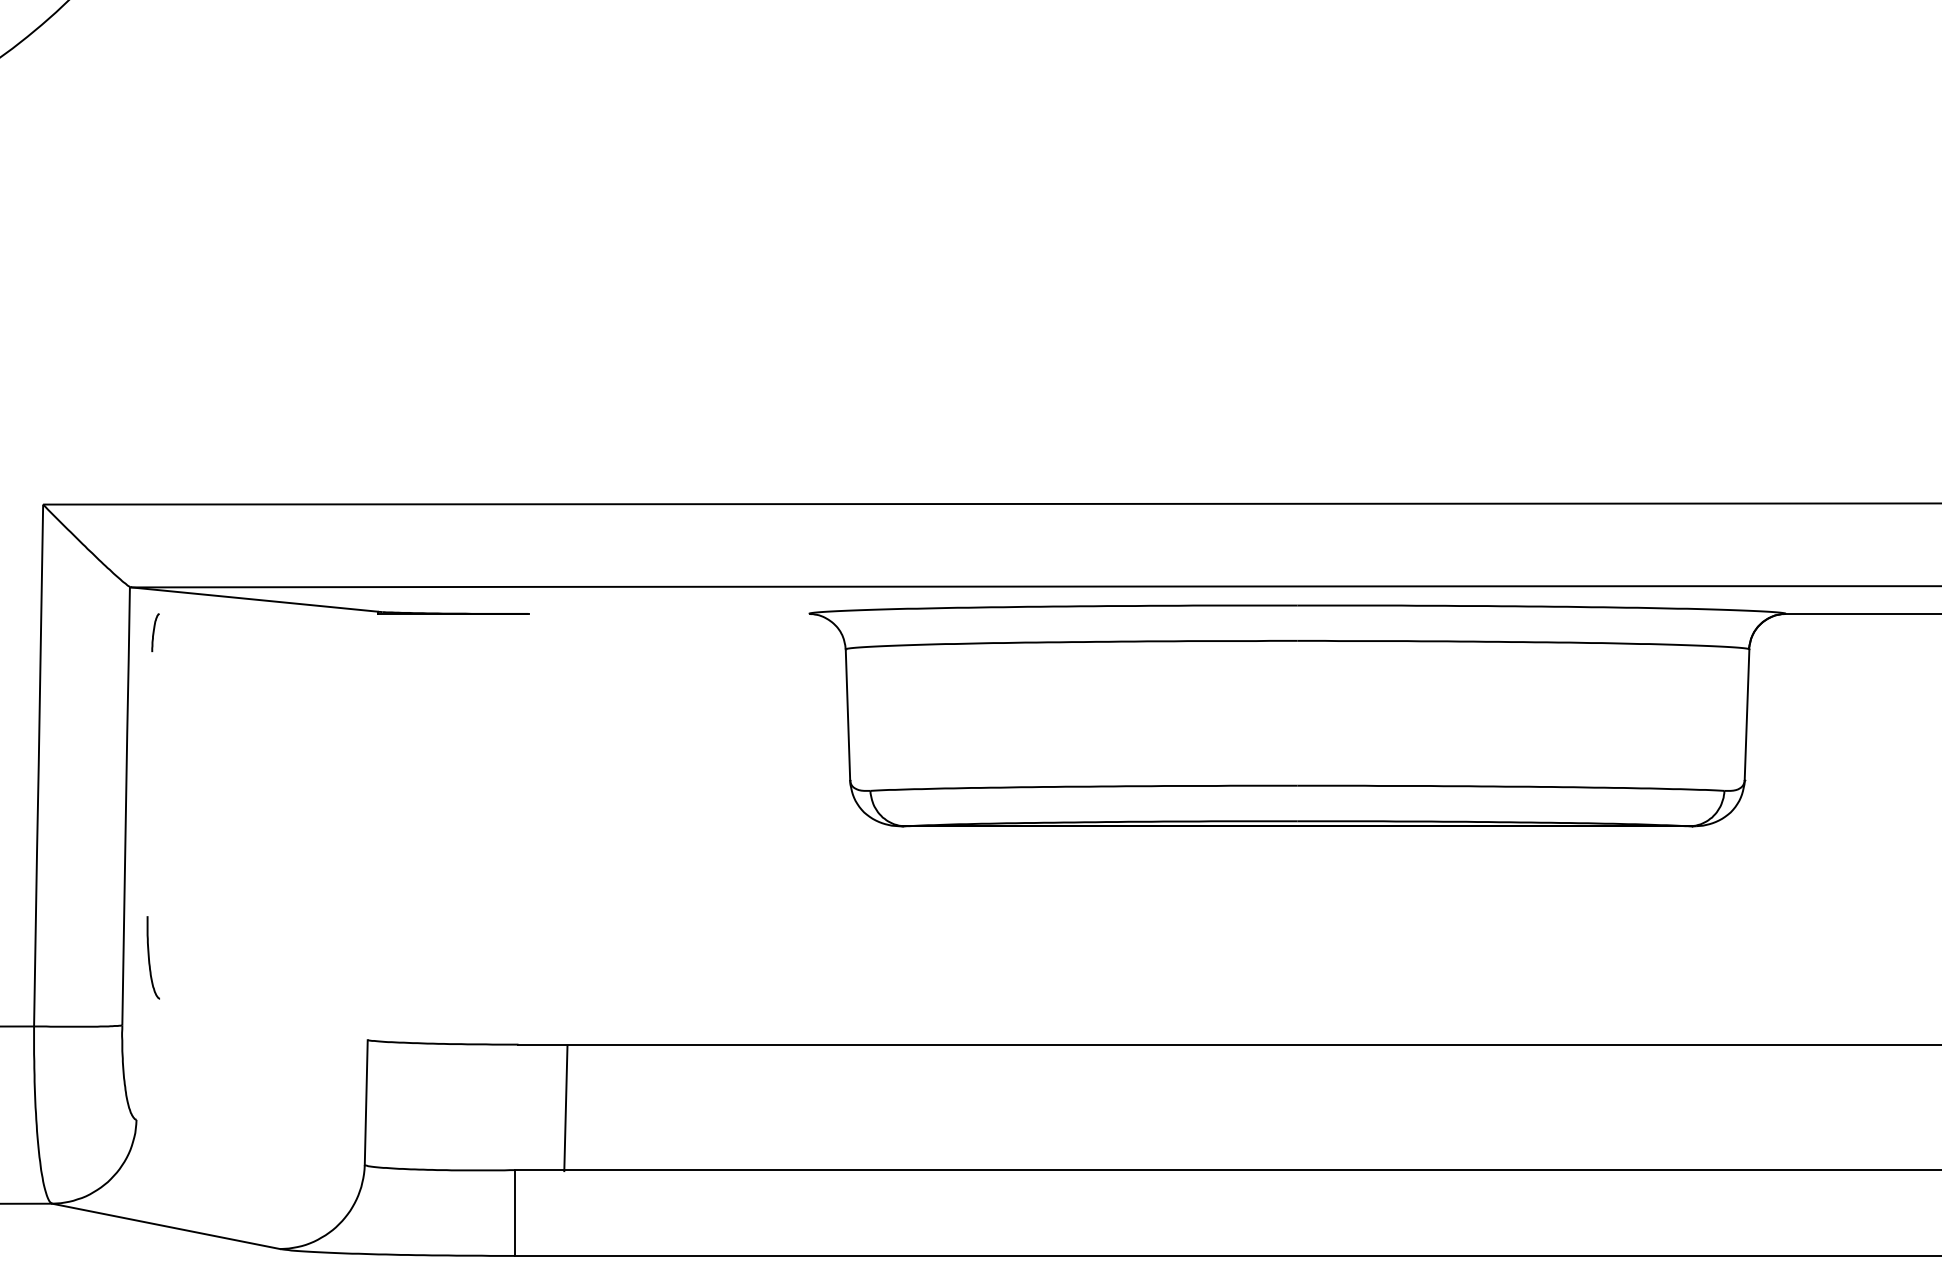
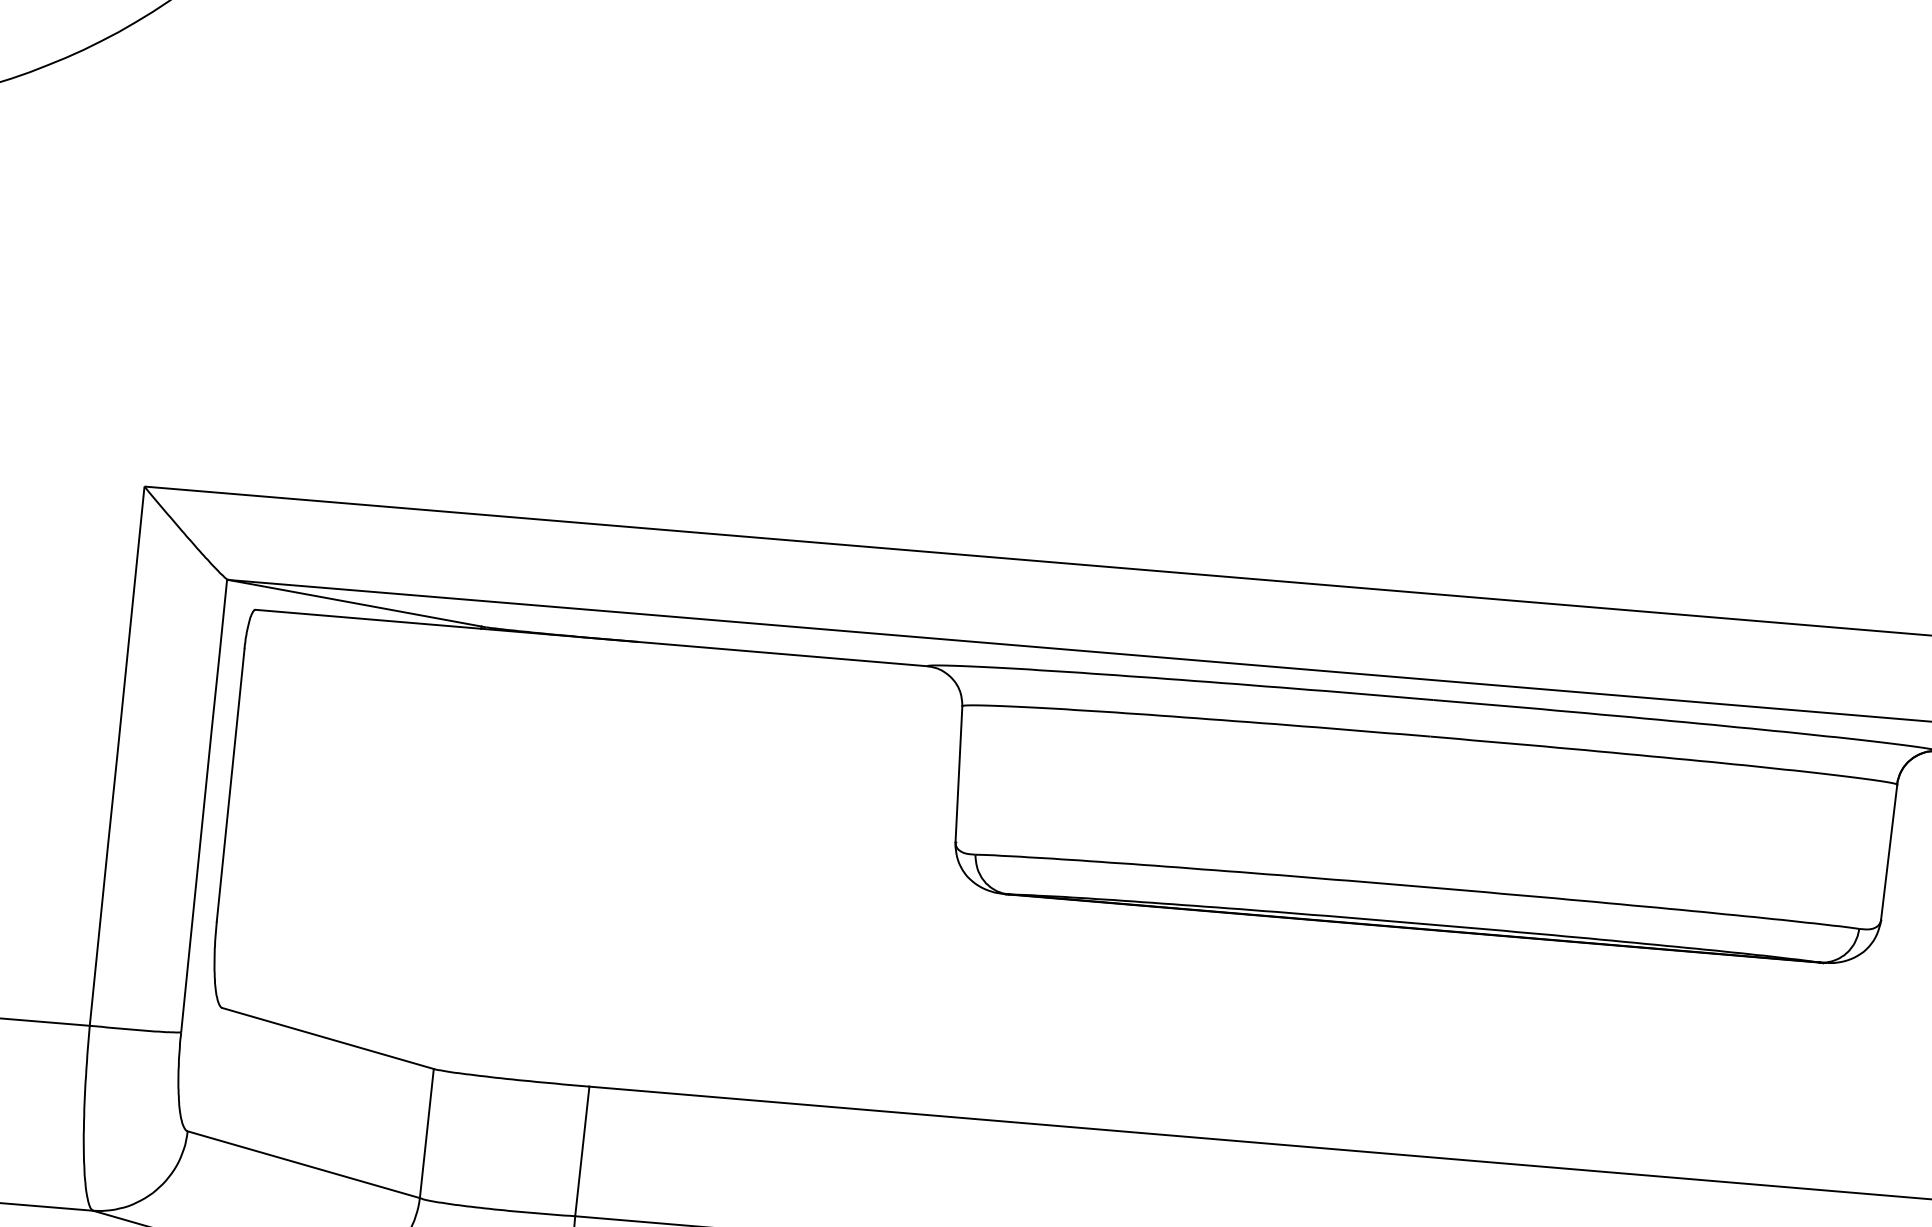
line: (268, 613) -> (368, 618), added
line: (668, 613) -> (782, 653), added
line: (149, 784) -> (230, 785), added
line: (263, 1019) -> (327, 1038), added
line: (565, 1108) -> (581, 1151), moved
line: (250, 1142) -> (303, 1164), added

